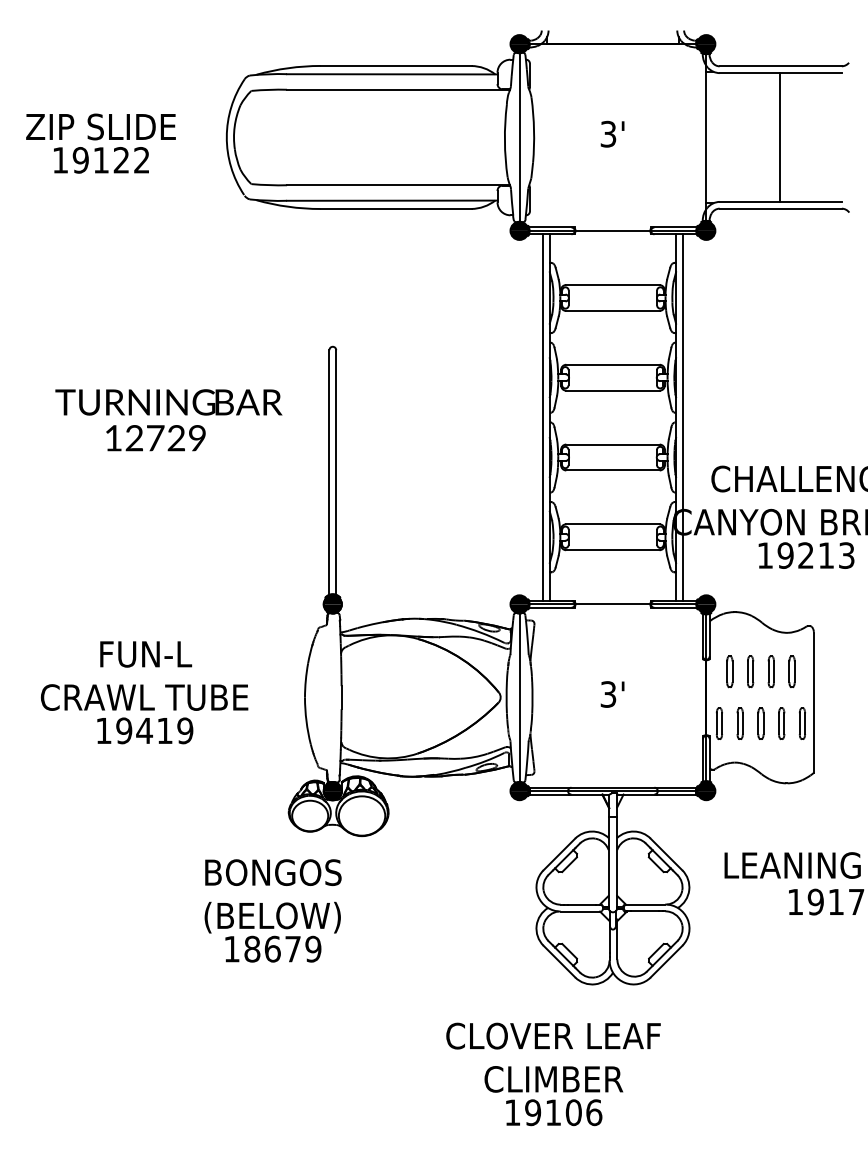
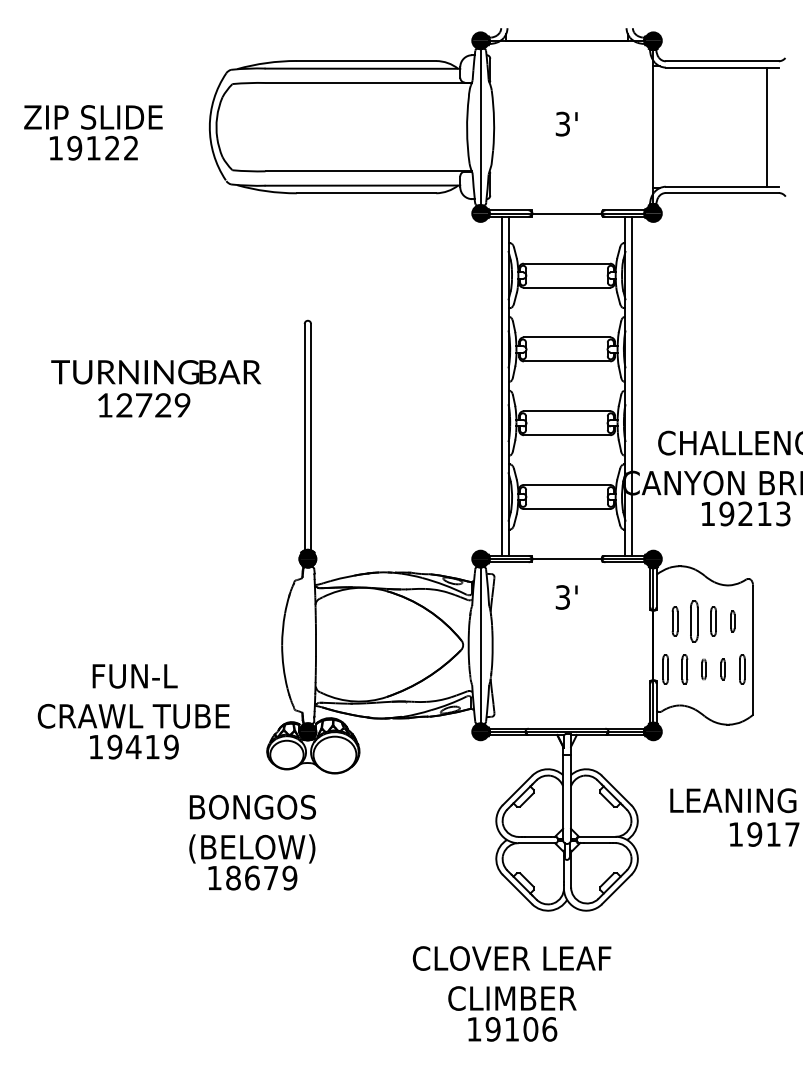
line: (779, 136) -> (766, 126), moved
part: (750, 671) -> (694, 621), size x1.4
part: (791, 671) -> (732, 621), size x0.7
text: (144, 692) -> (133, 711), moved
text: (612, 694) -> (566, 597), moved
part: (760, 723) -> (703, 669), size x0.7
part: (780, 723) -> (722, 669), size x0.7

